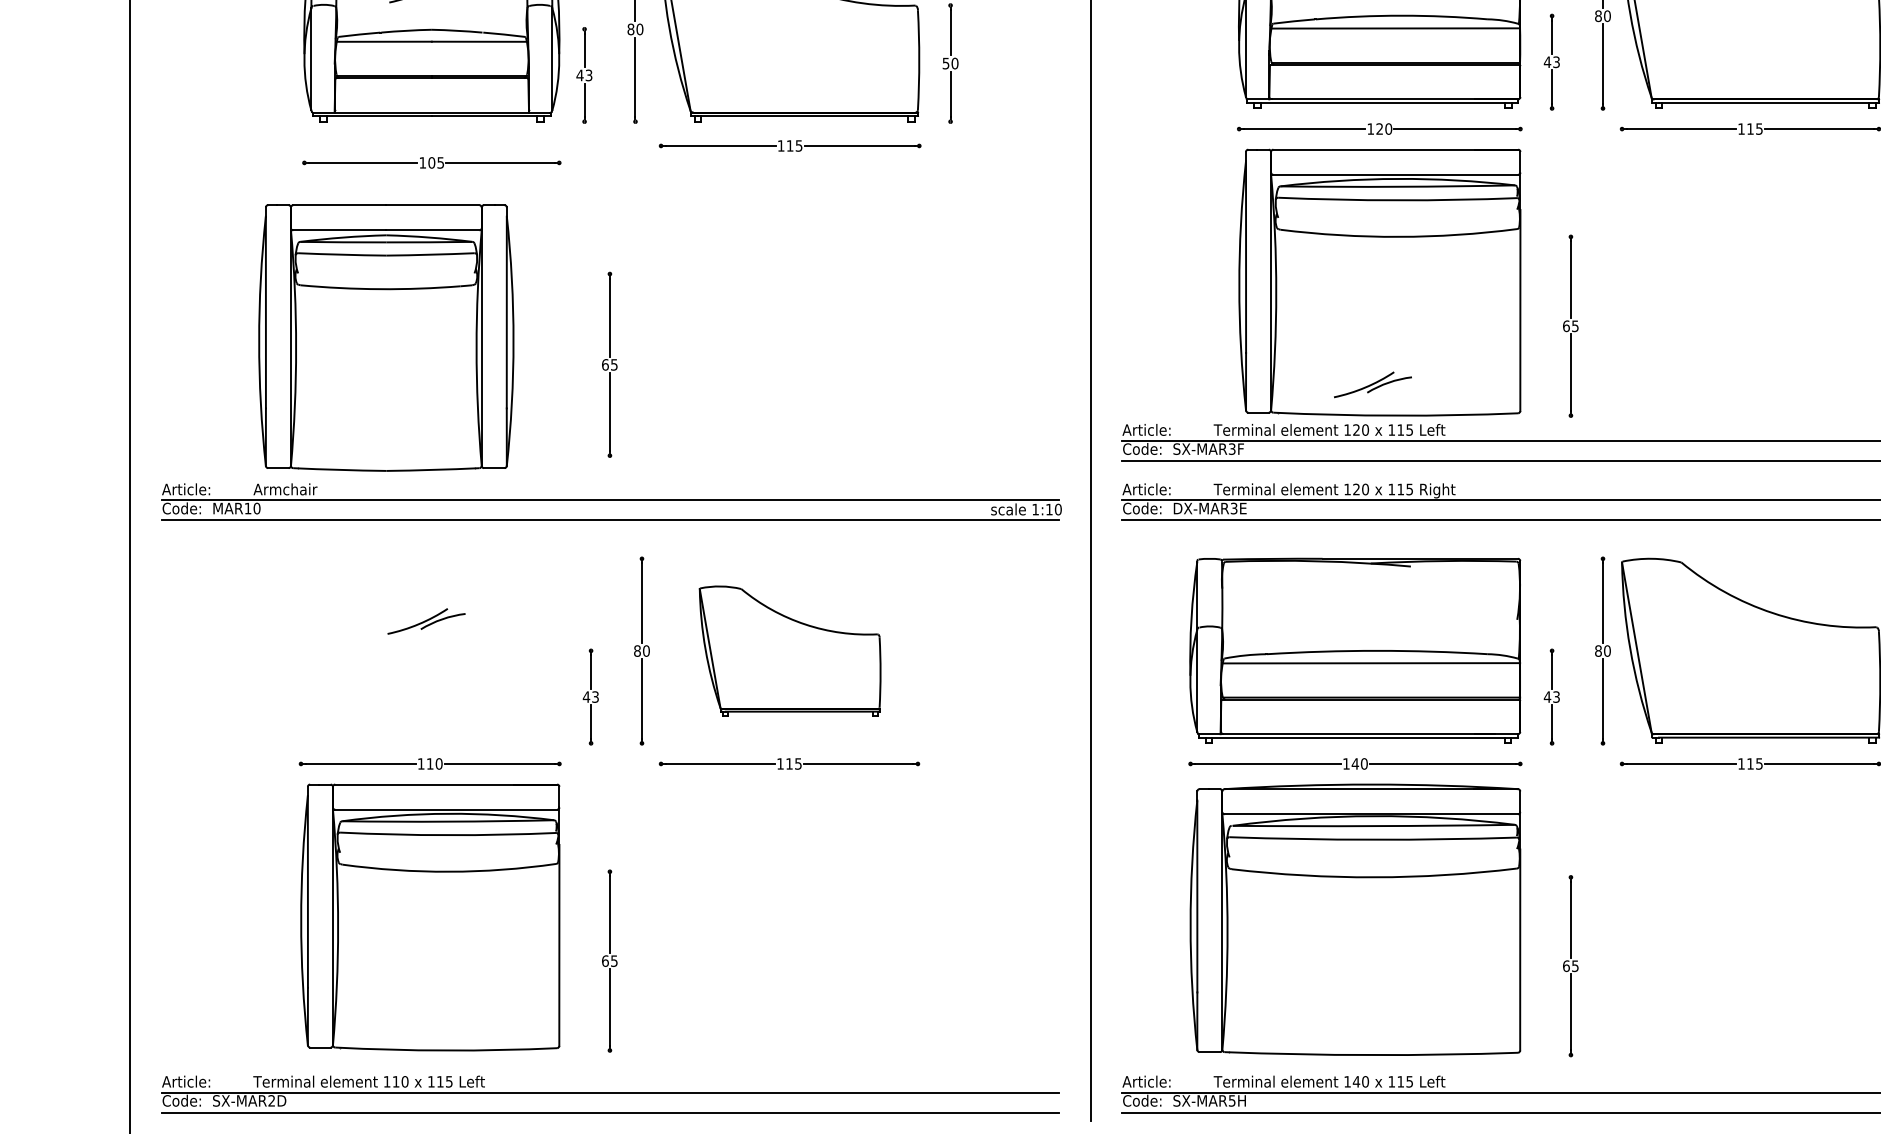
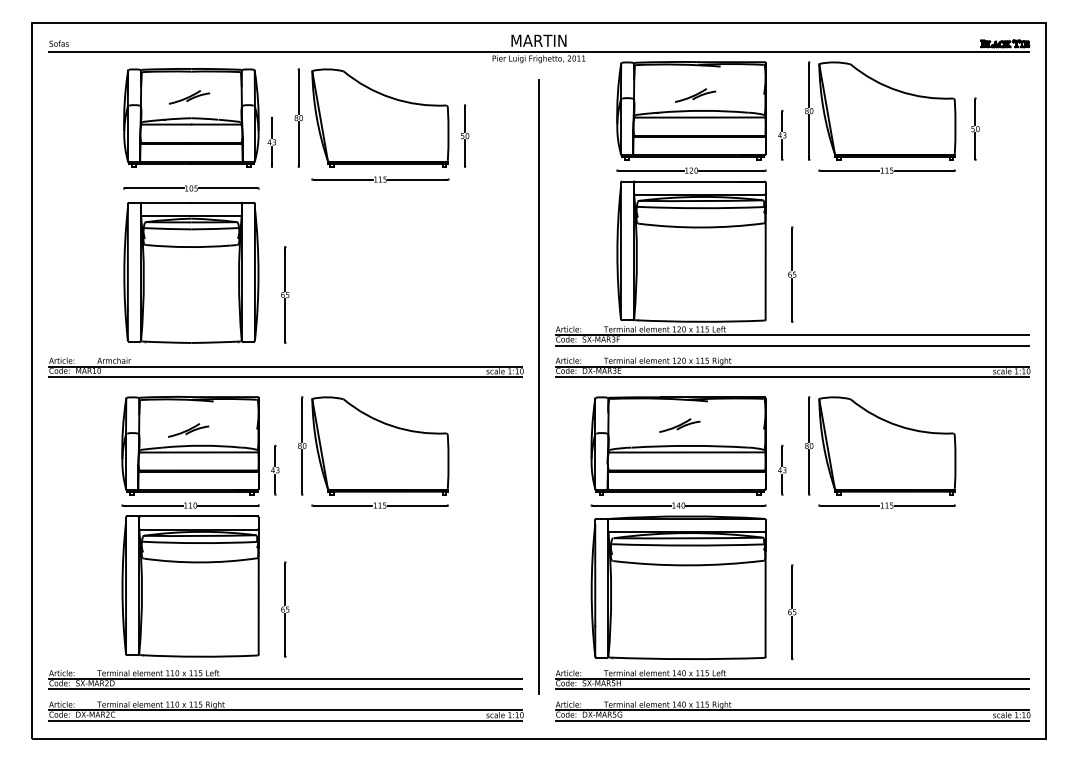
part: (386, 337) -> (191, 272), moved
part: (1372, 384) -> (679, 425), moved
part: (430, 650) -> (190, 445), added
part: (790, 650) -> (380, 445), size x1.43

